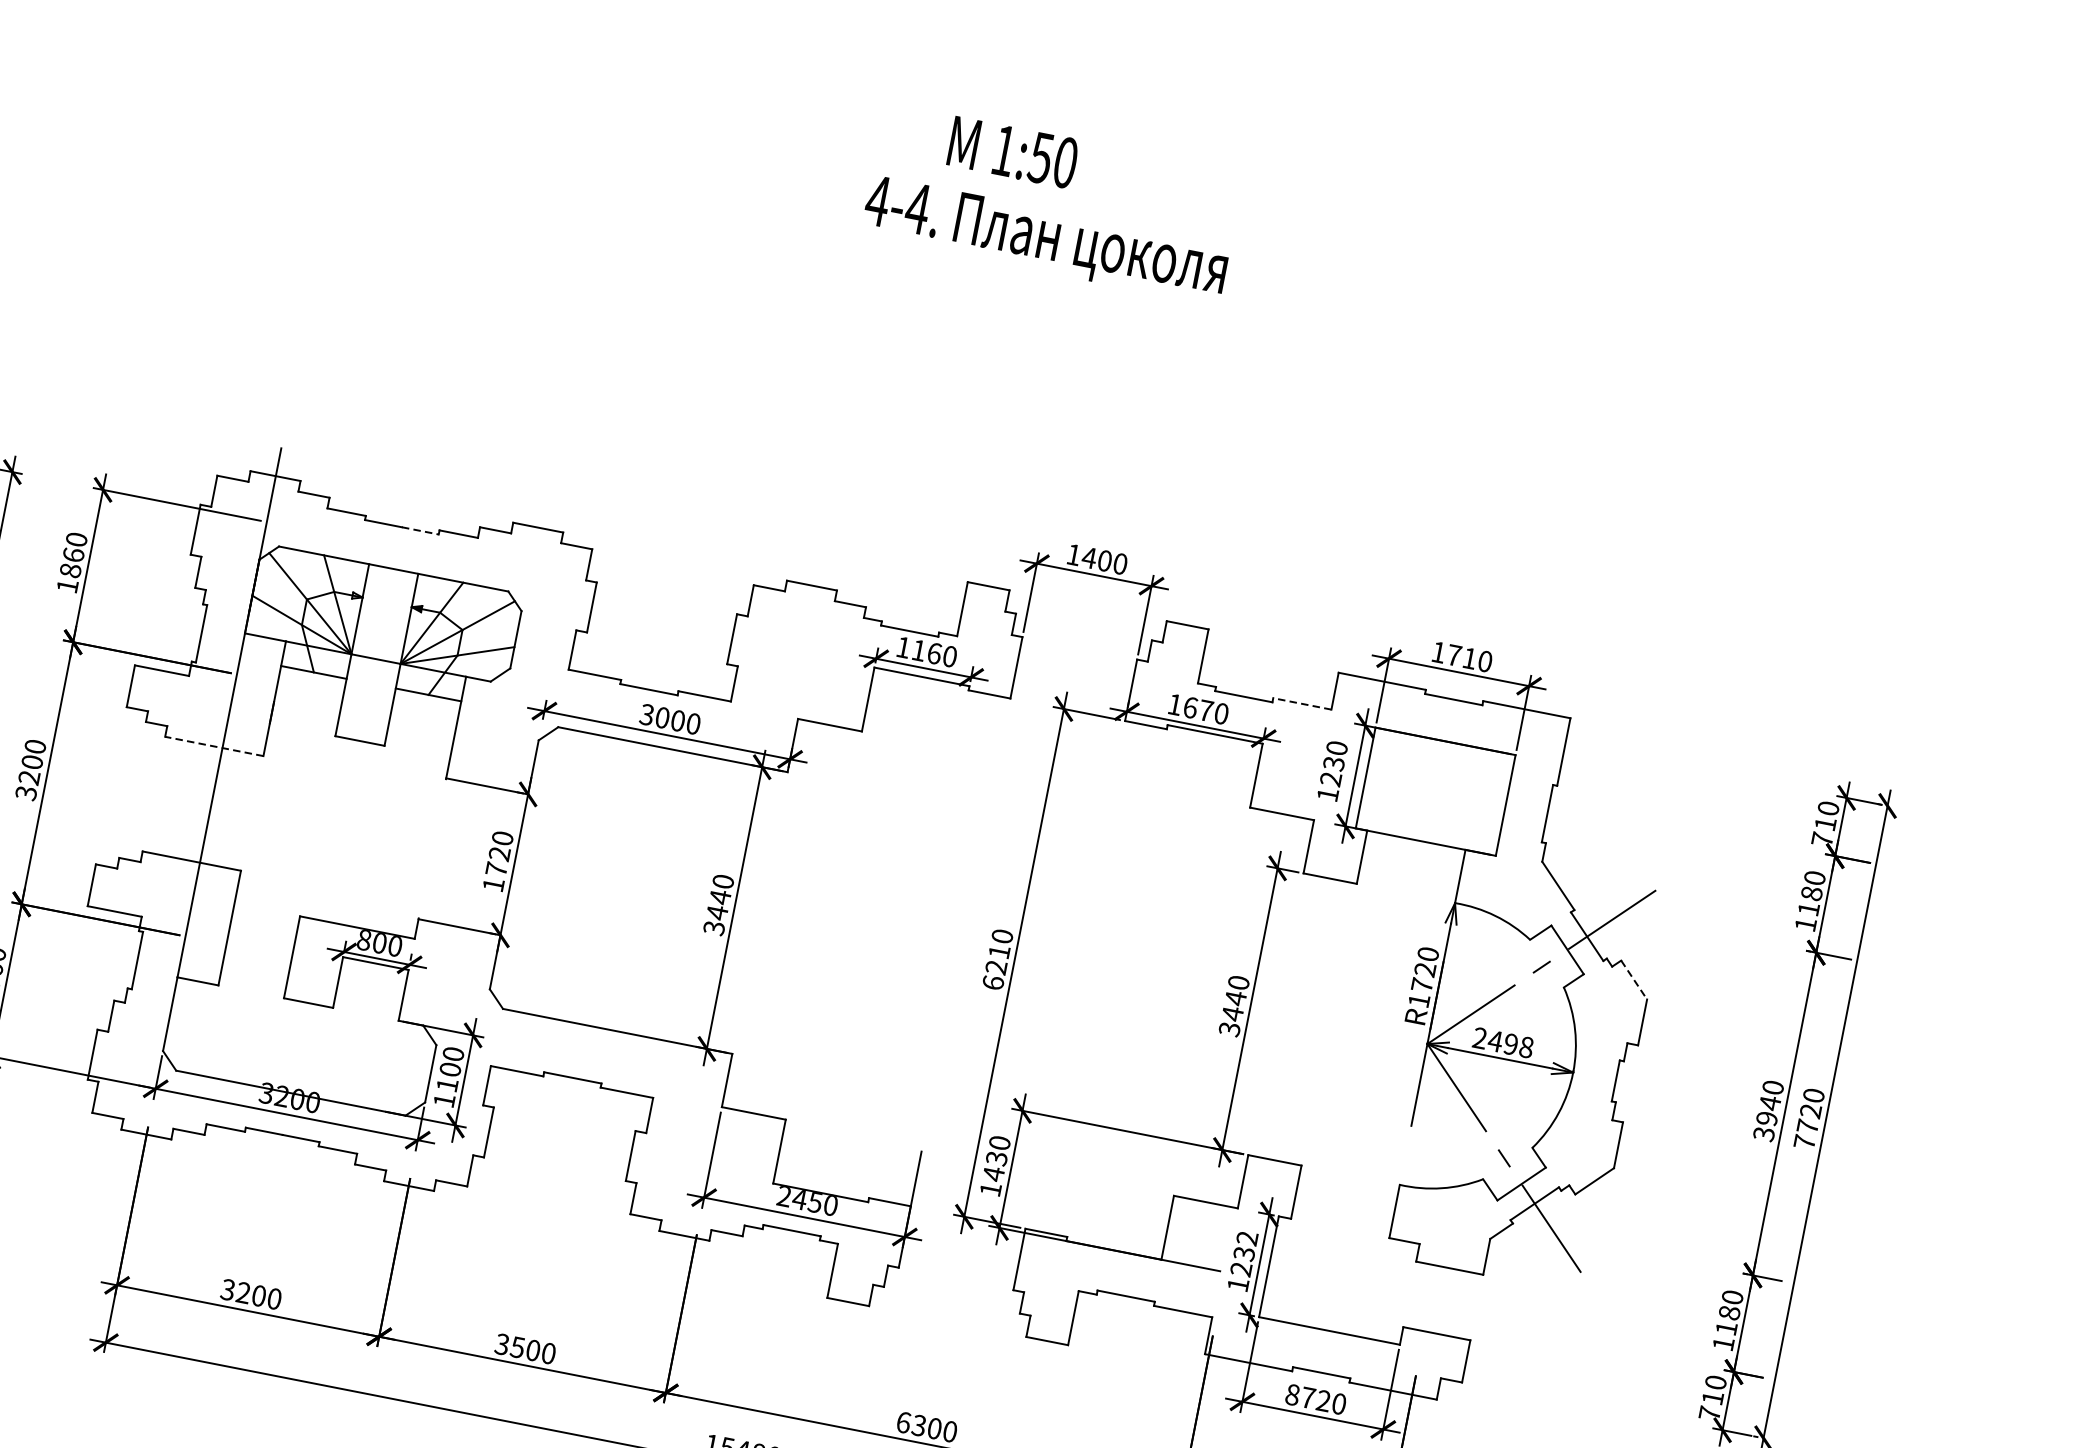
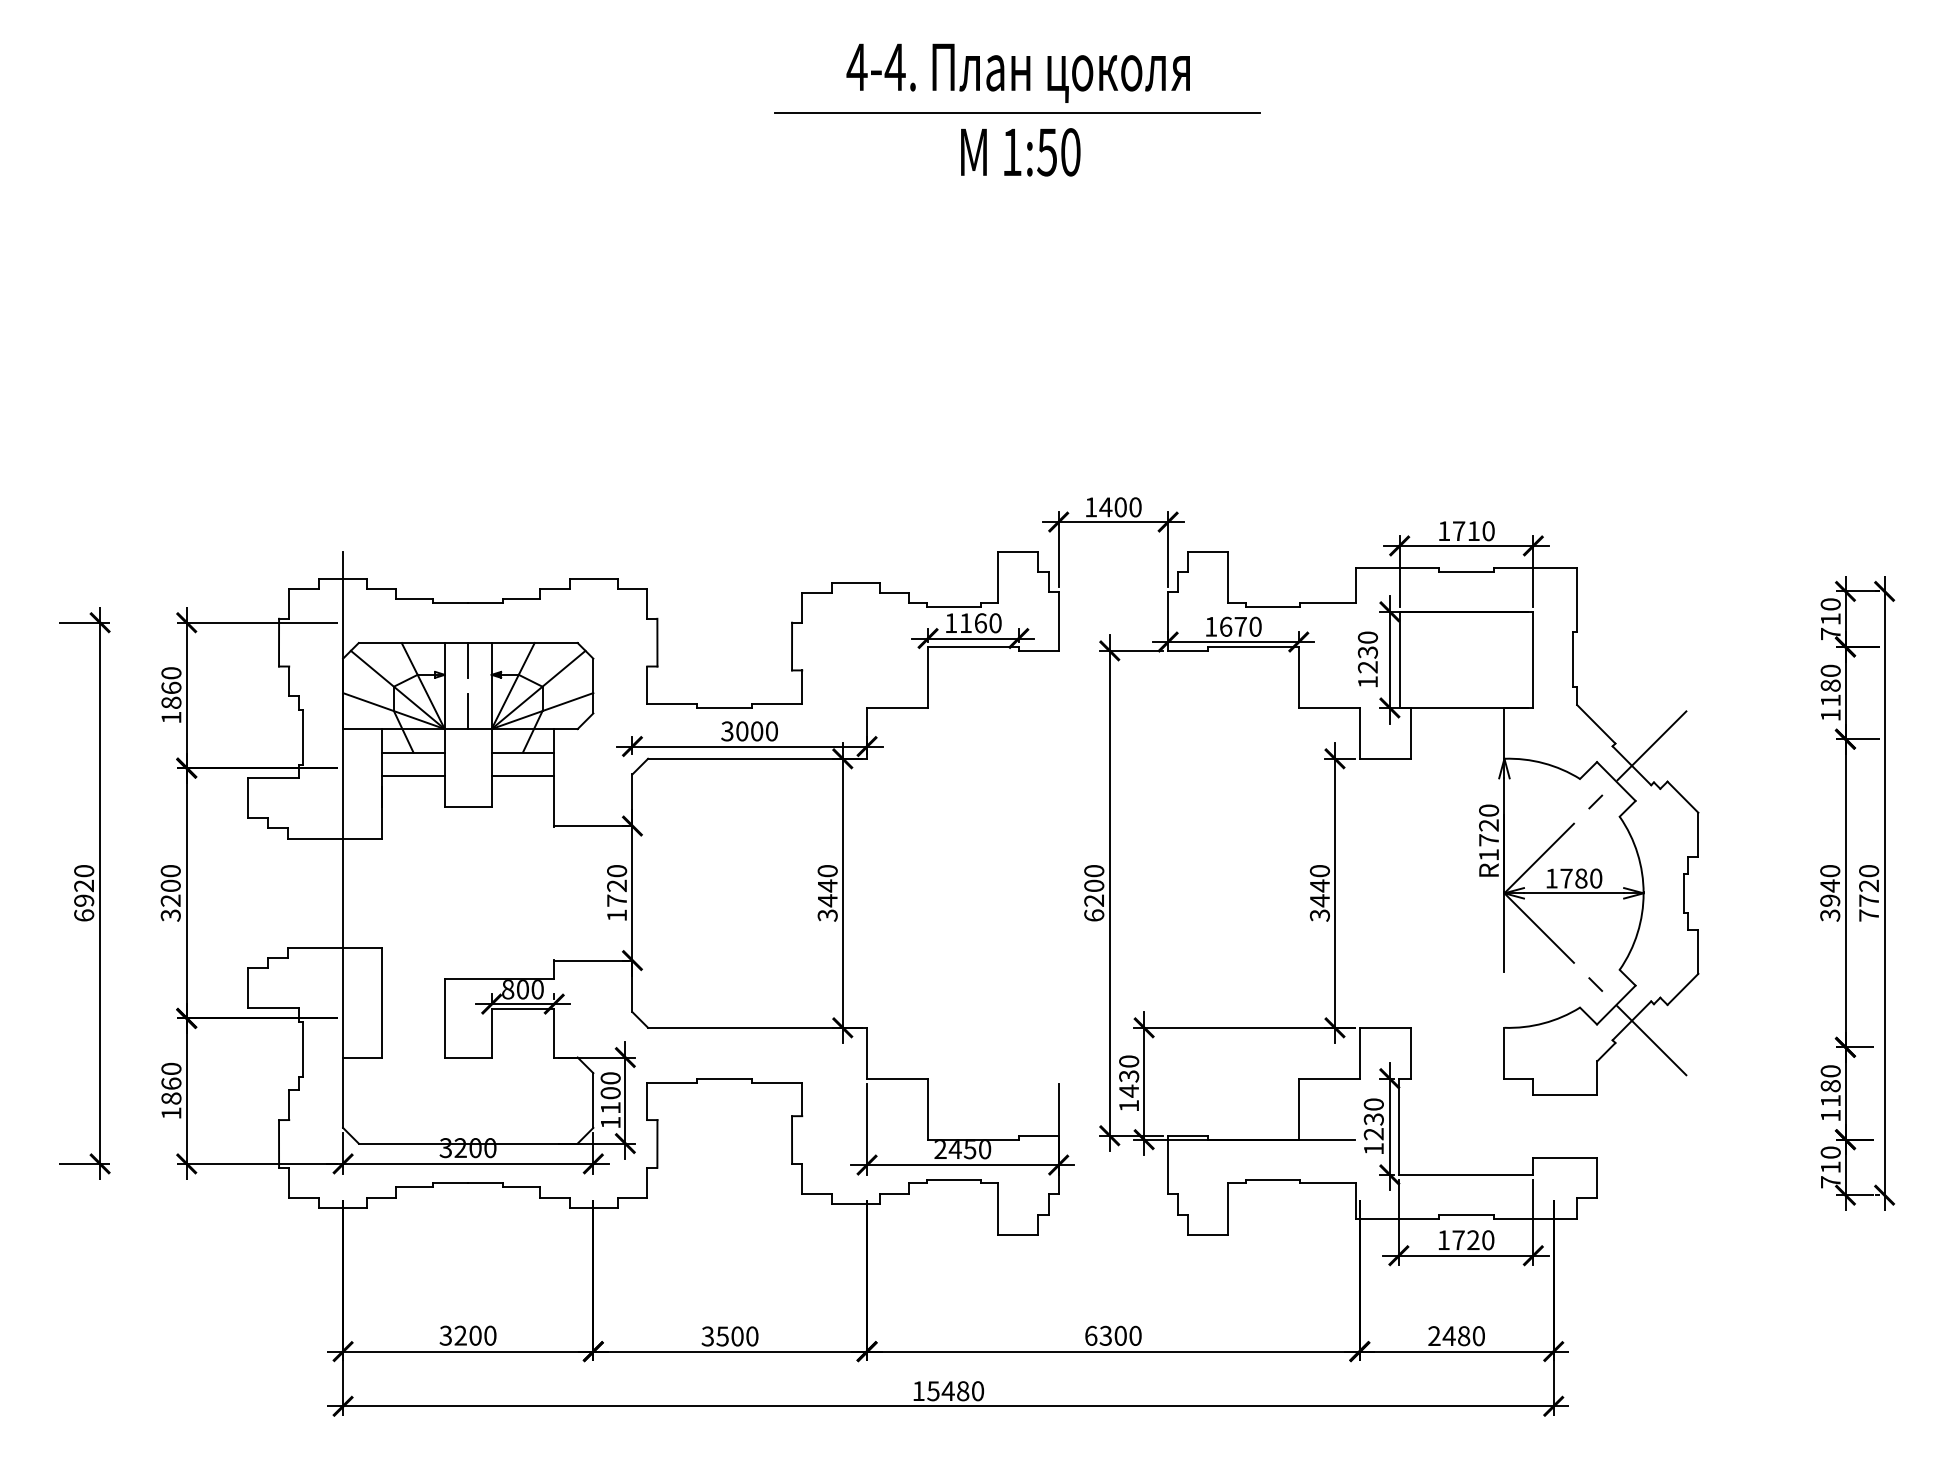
line: (1077, 126) -> (1017, 112), added
text: (1012, 152) -> (1020, 152), moved
text: (1044, 239) -> (1017, 72), moved
line: (419, 531) -> (485, 603), dashed -> solid
line: (390, 587) -> (468, 660), added
line: (379, 640) -> (468, 711), added
line: (308, 697) -> (413, 776), added
line: (1302, 704) -> (1328, 603), dashed -> solid
line: (423, 719) -> (522, 776), added
line: (214, 746) -> (335, 838), dashed -> solid
text: (999, 951) -> (1094, 885), 6210 -> 6200
line: (1633, 980) -> (1682, 797), dashed -> solid
text: (1502, 1042) -> (1573, 878), 2498 -> 1780
text: (1246, 1238) -> (1373, 1104), 1232 -> 1230
text: (1292, 1395) -> (1443, 1240), 8720 -> 1720

